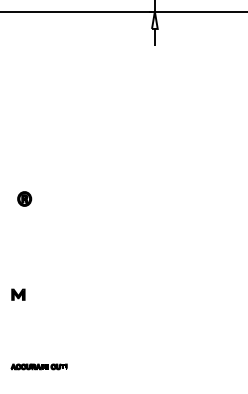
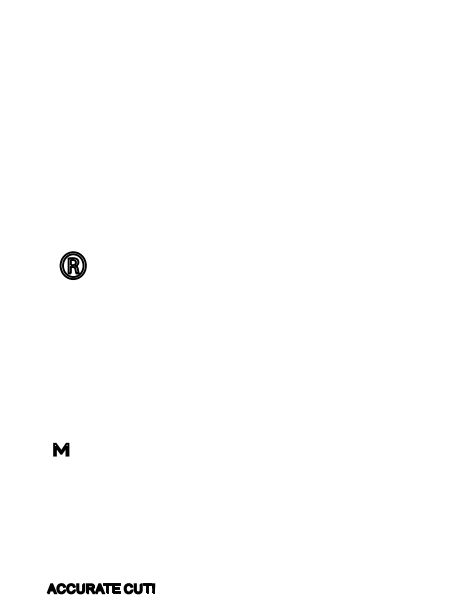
part: (18, 294) -> (61, 449), size x0.6

